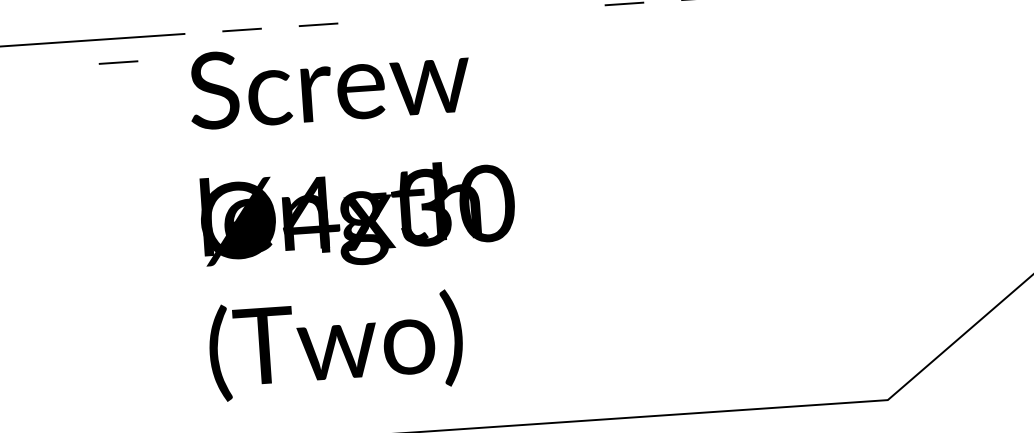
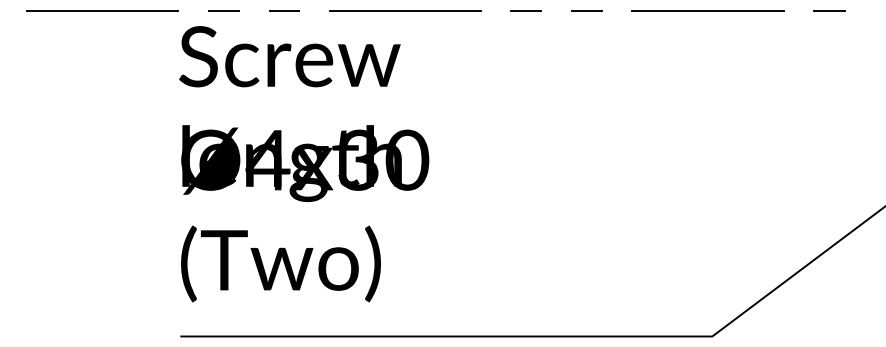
line: (470, 14) -> (404, 10), added
line: (118, 62) -> (124, 29), removed

